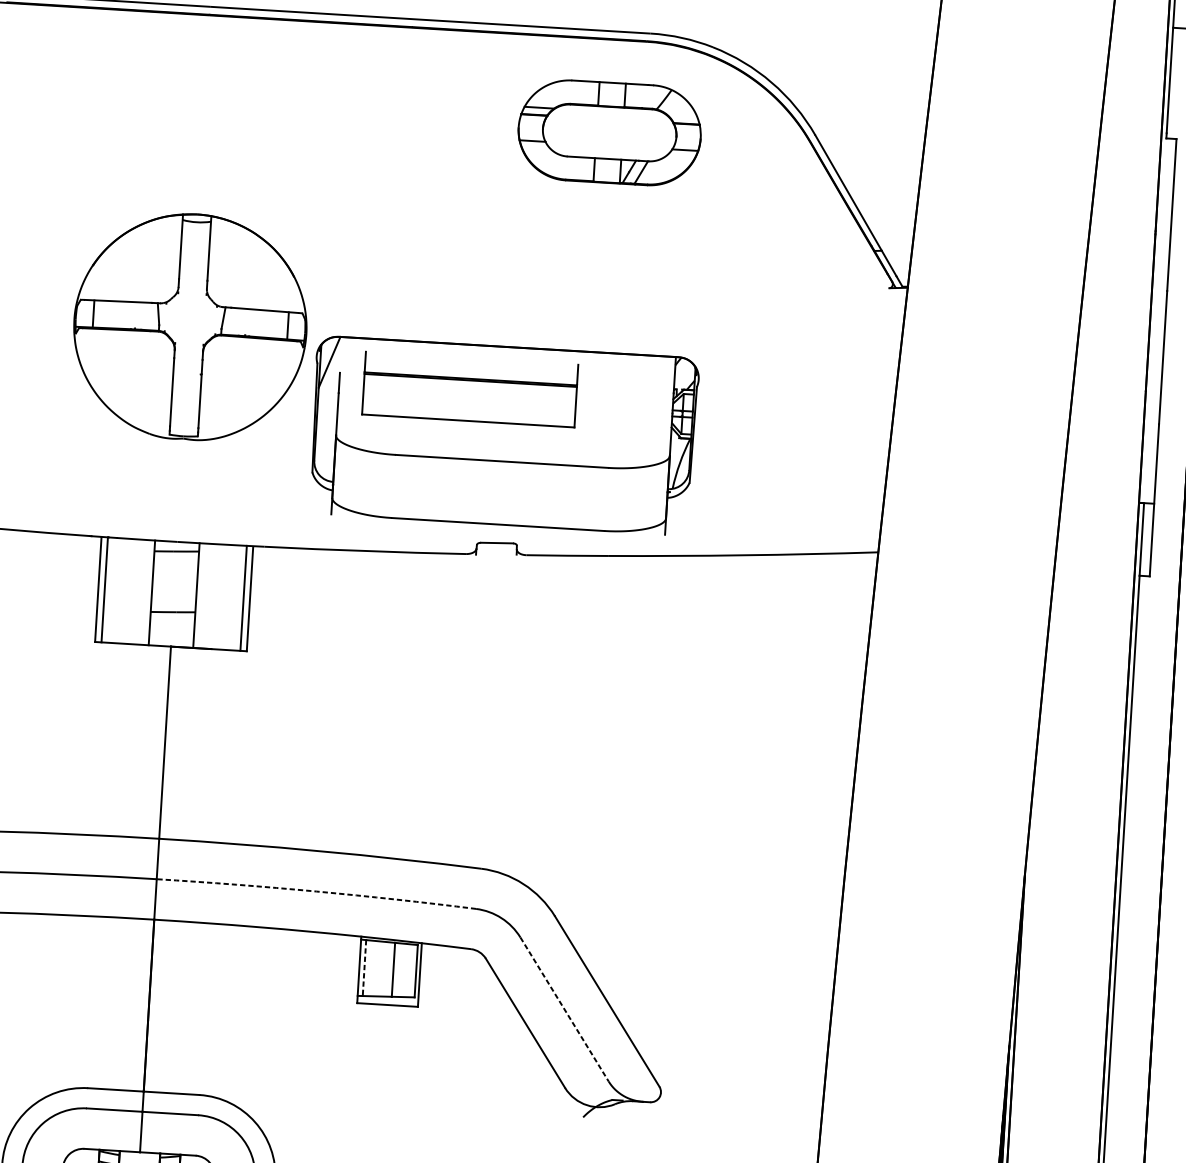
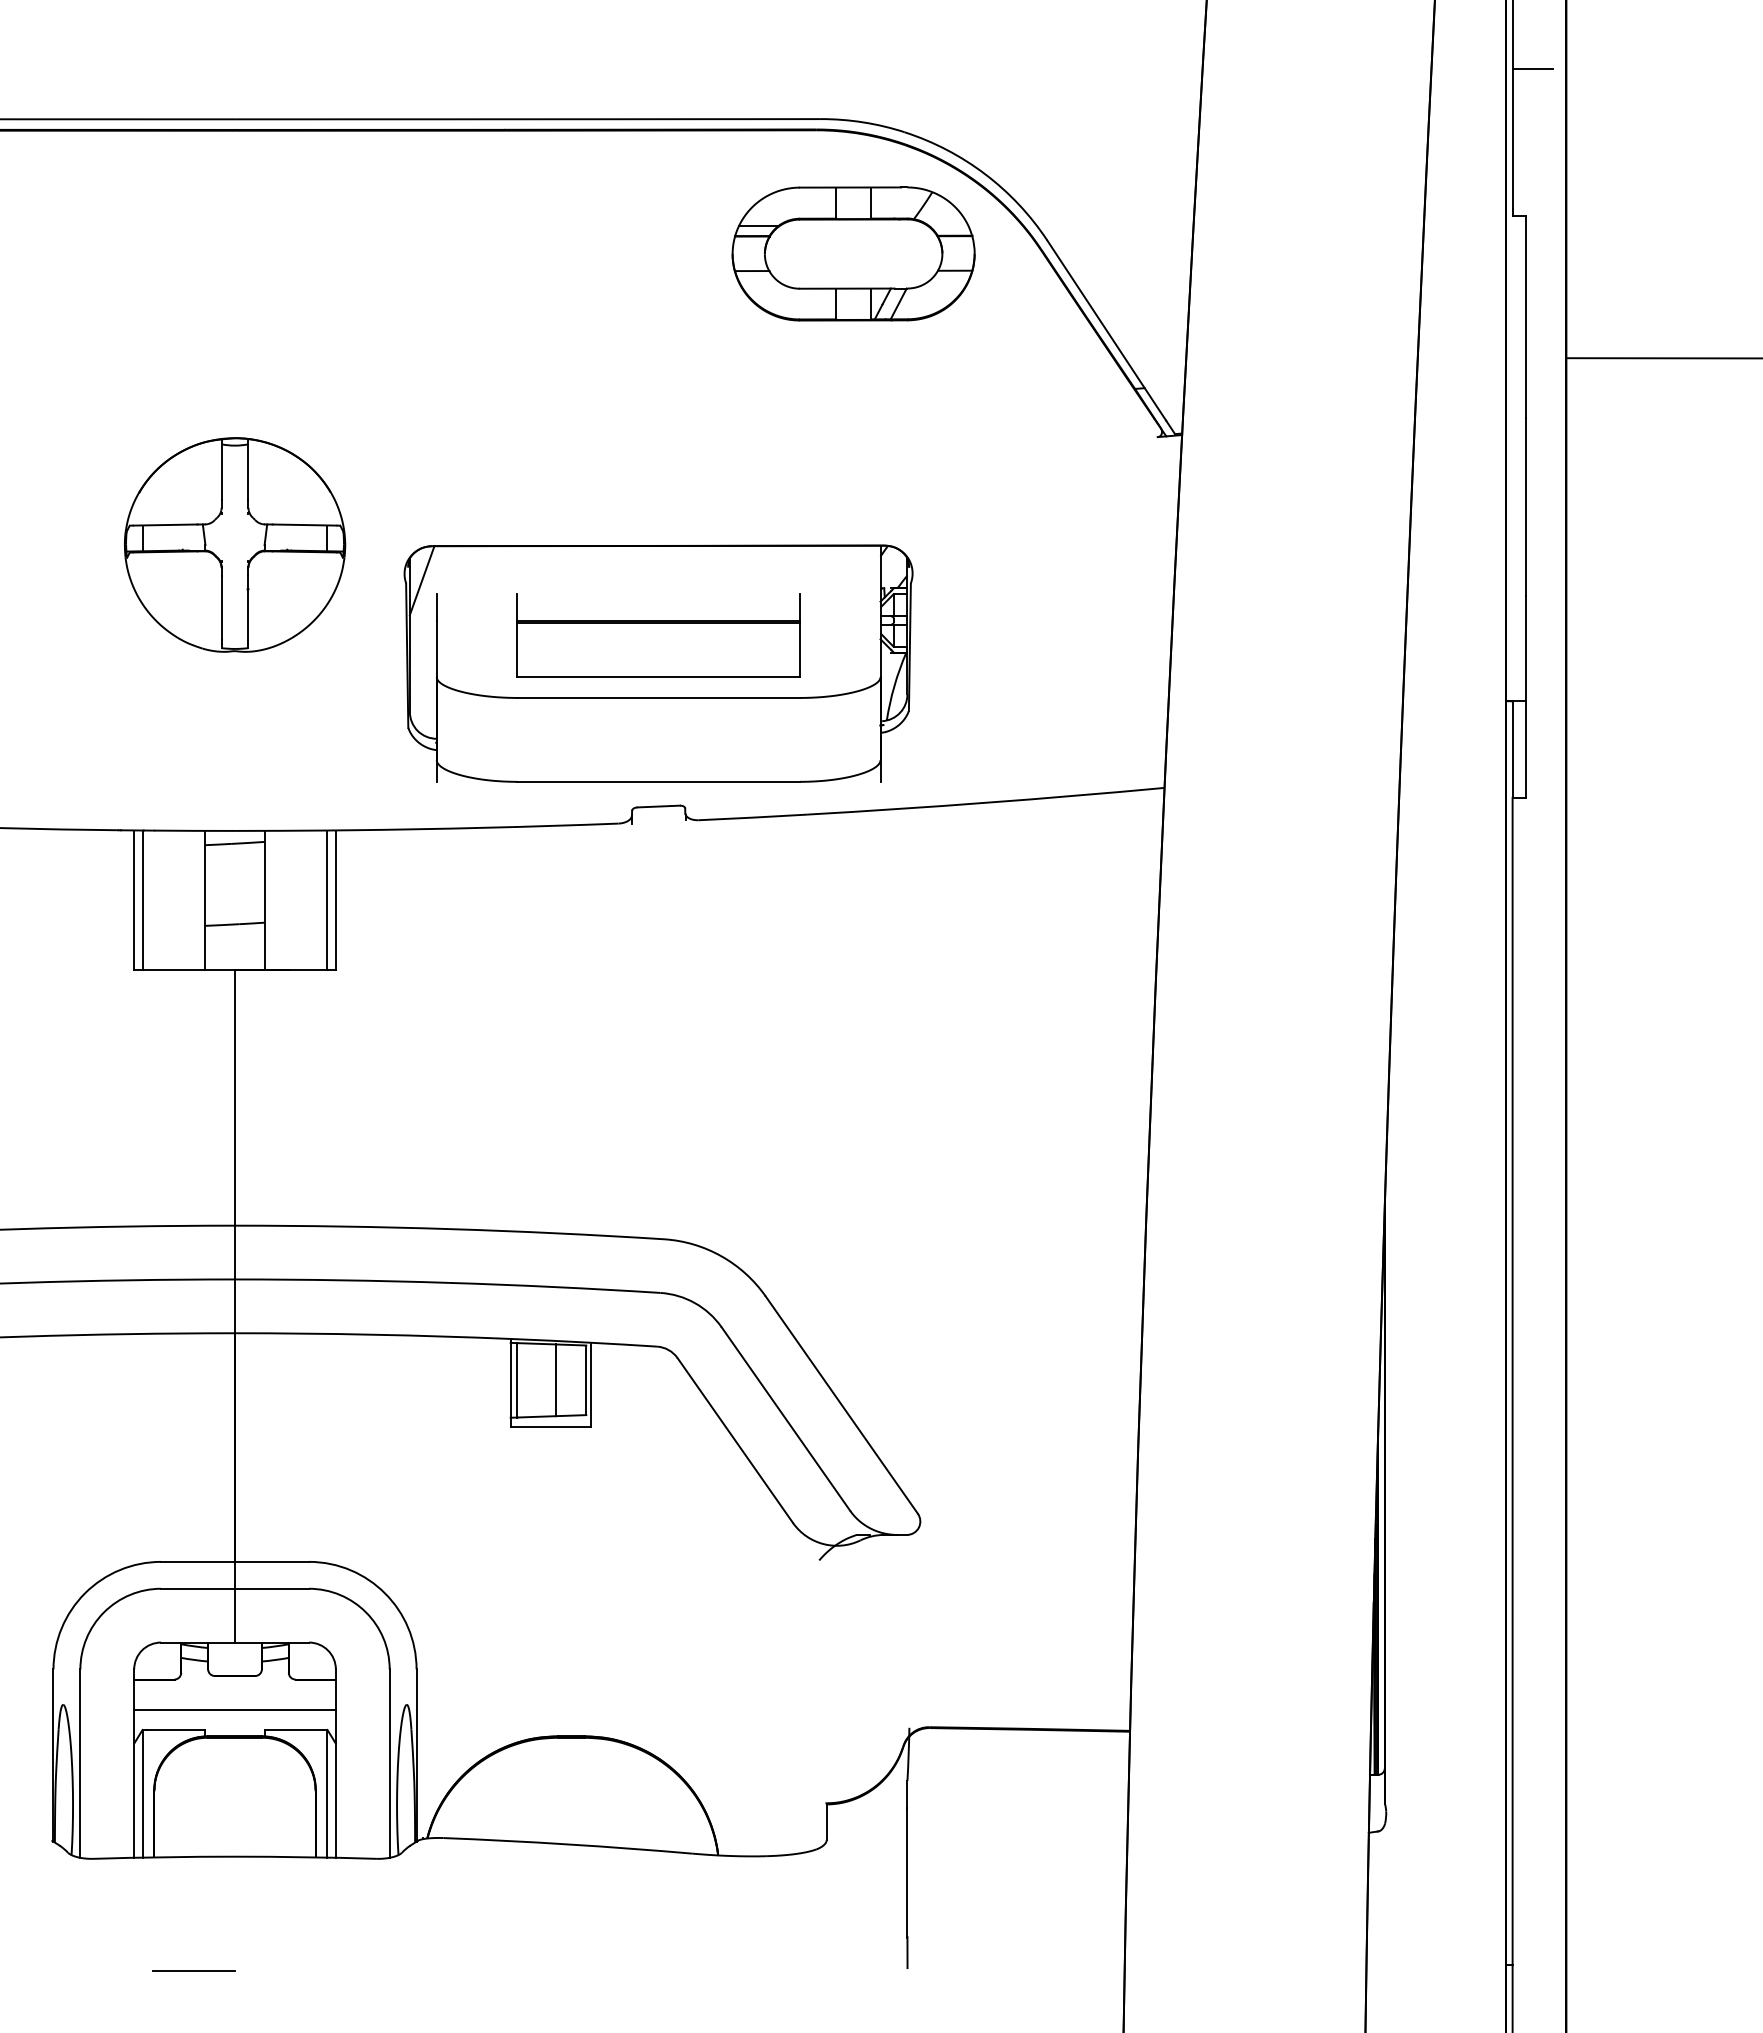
part: (609, 132) -> (853, 253), moved
part: (190, 326) -> (235, 544), size x0.71
part: (470, 389) -> (658, 635), moved
arc: (316, 891) -> (447, 1282), dashed -> solid
line: (364, 968) -> (517, 1380), dashed -> solid
line: (565, 1009) -> (786, 1419), dashed -> solid

